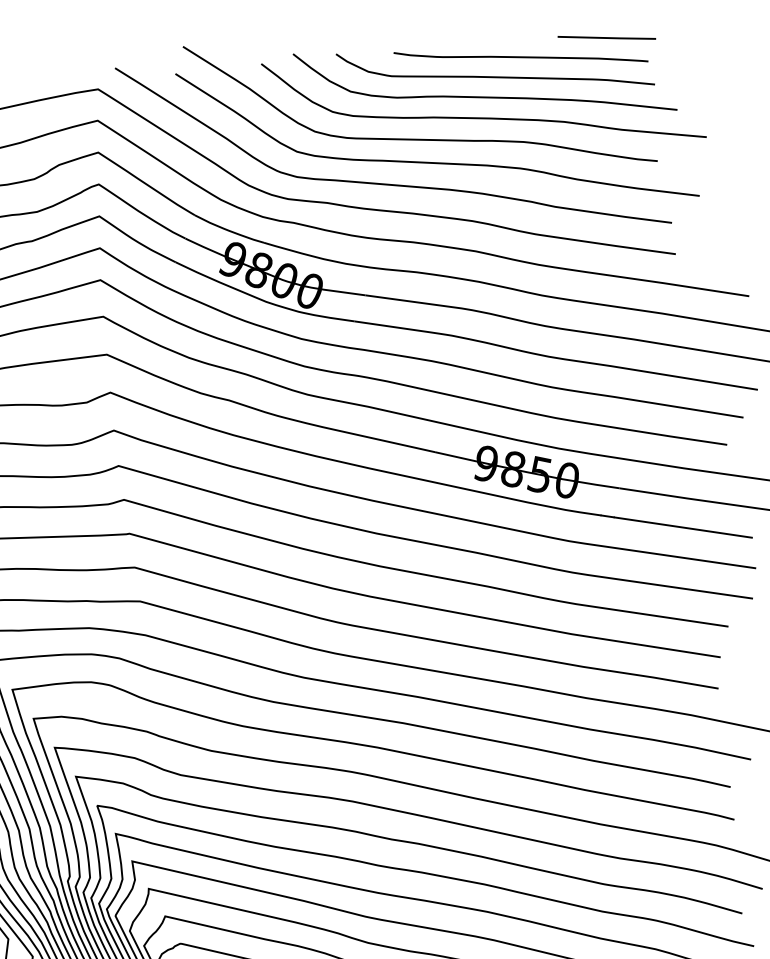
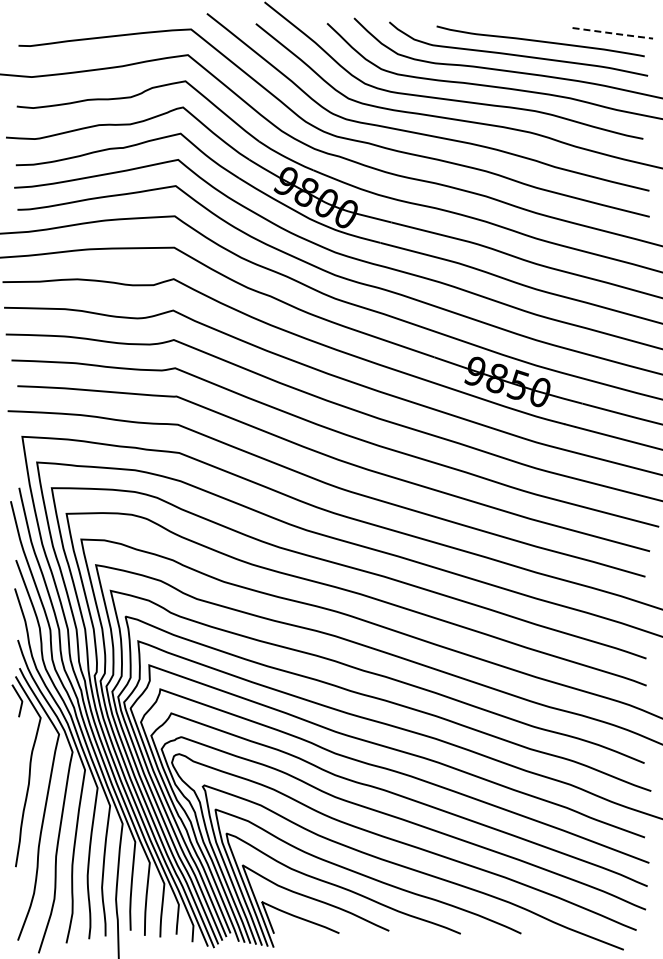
line: (607, 38) -> (613, 33), solid -> dashed

